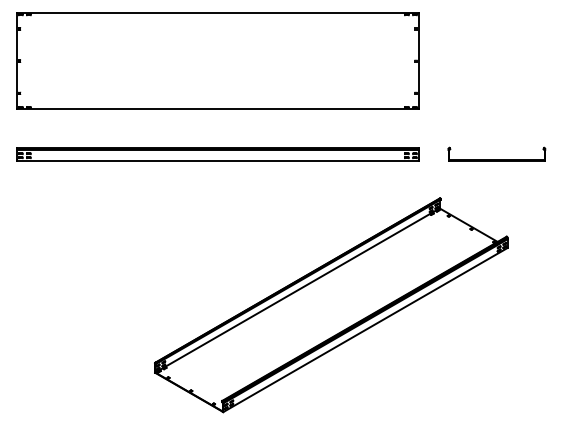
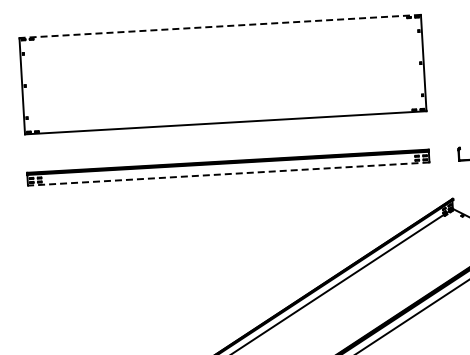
line: (217, 12) -> (219, 26), solid -> dashed
line: (217, 160) -> (228, 173), solid -> dashed

